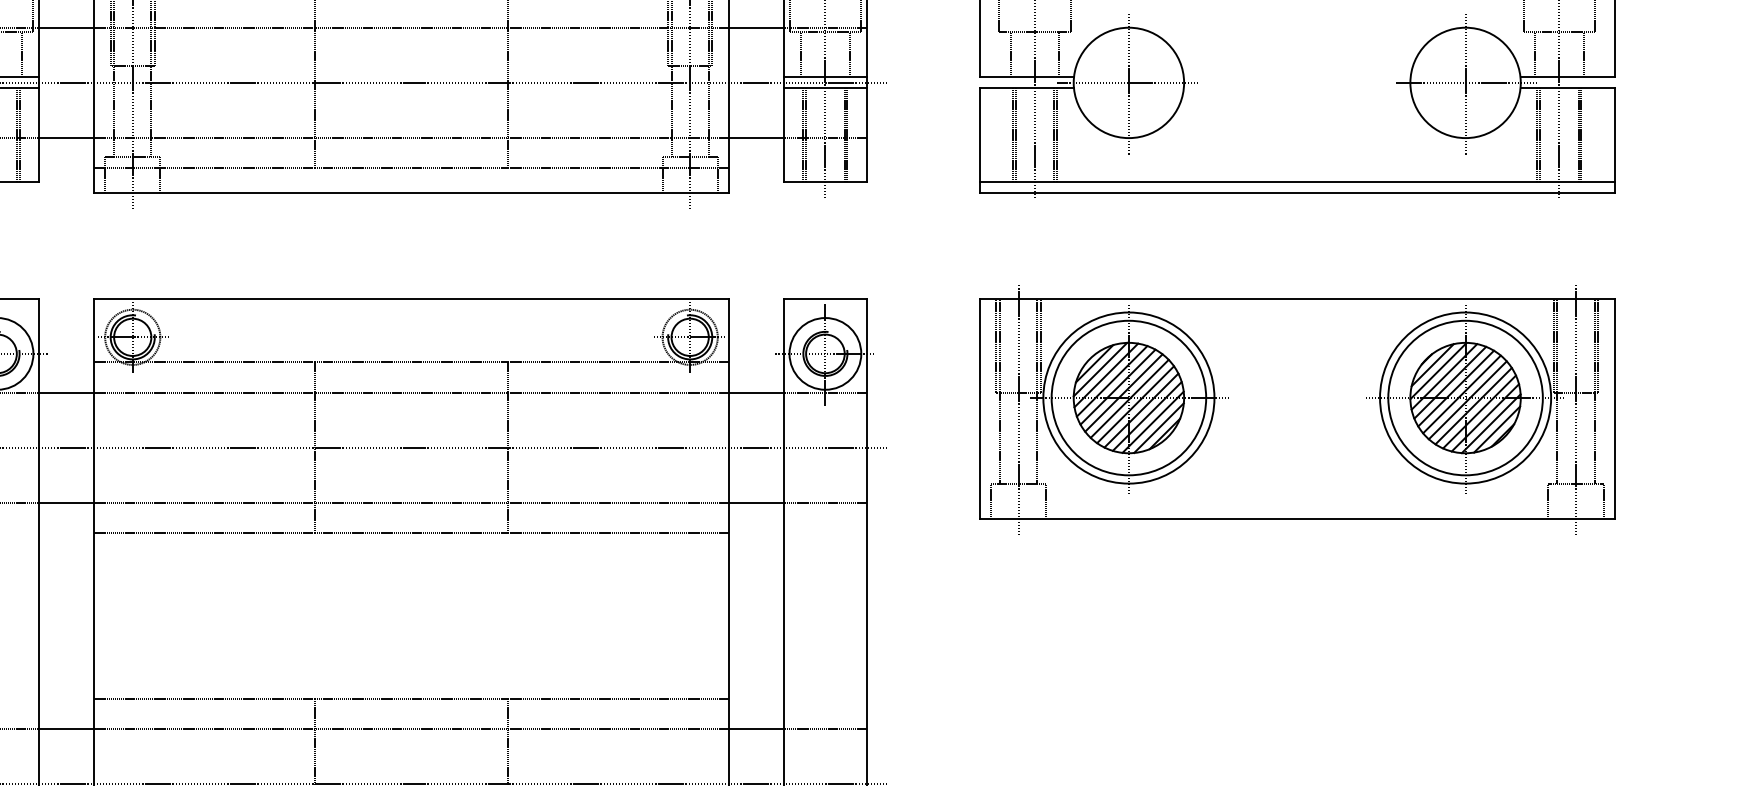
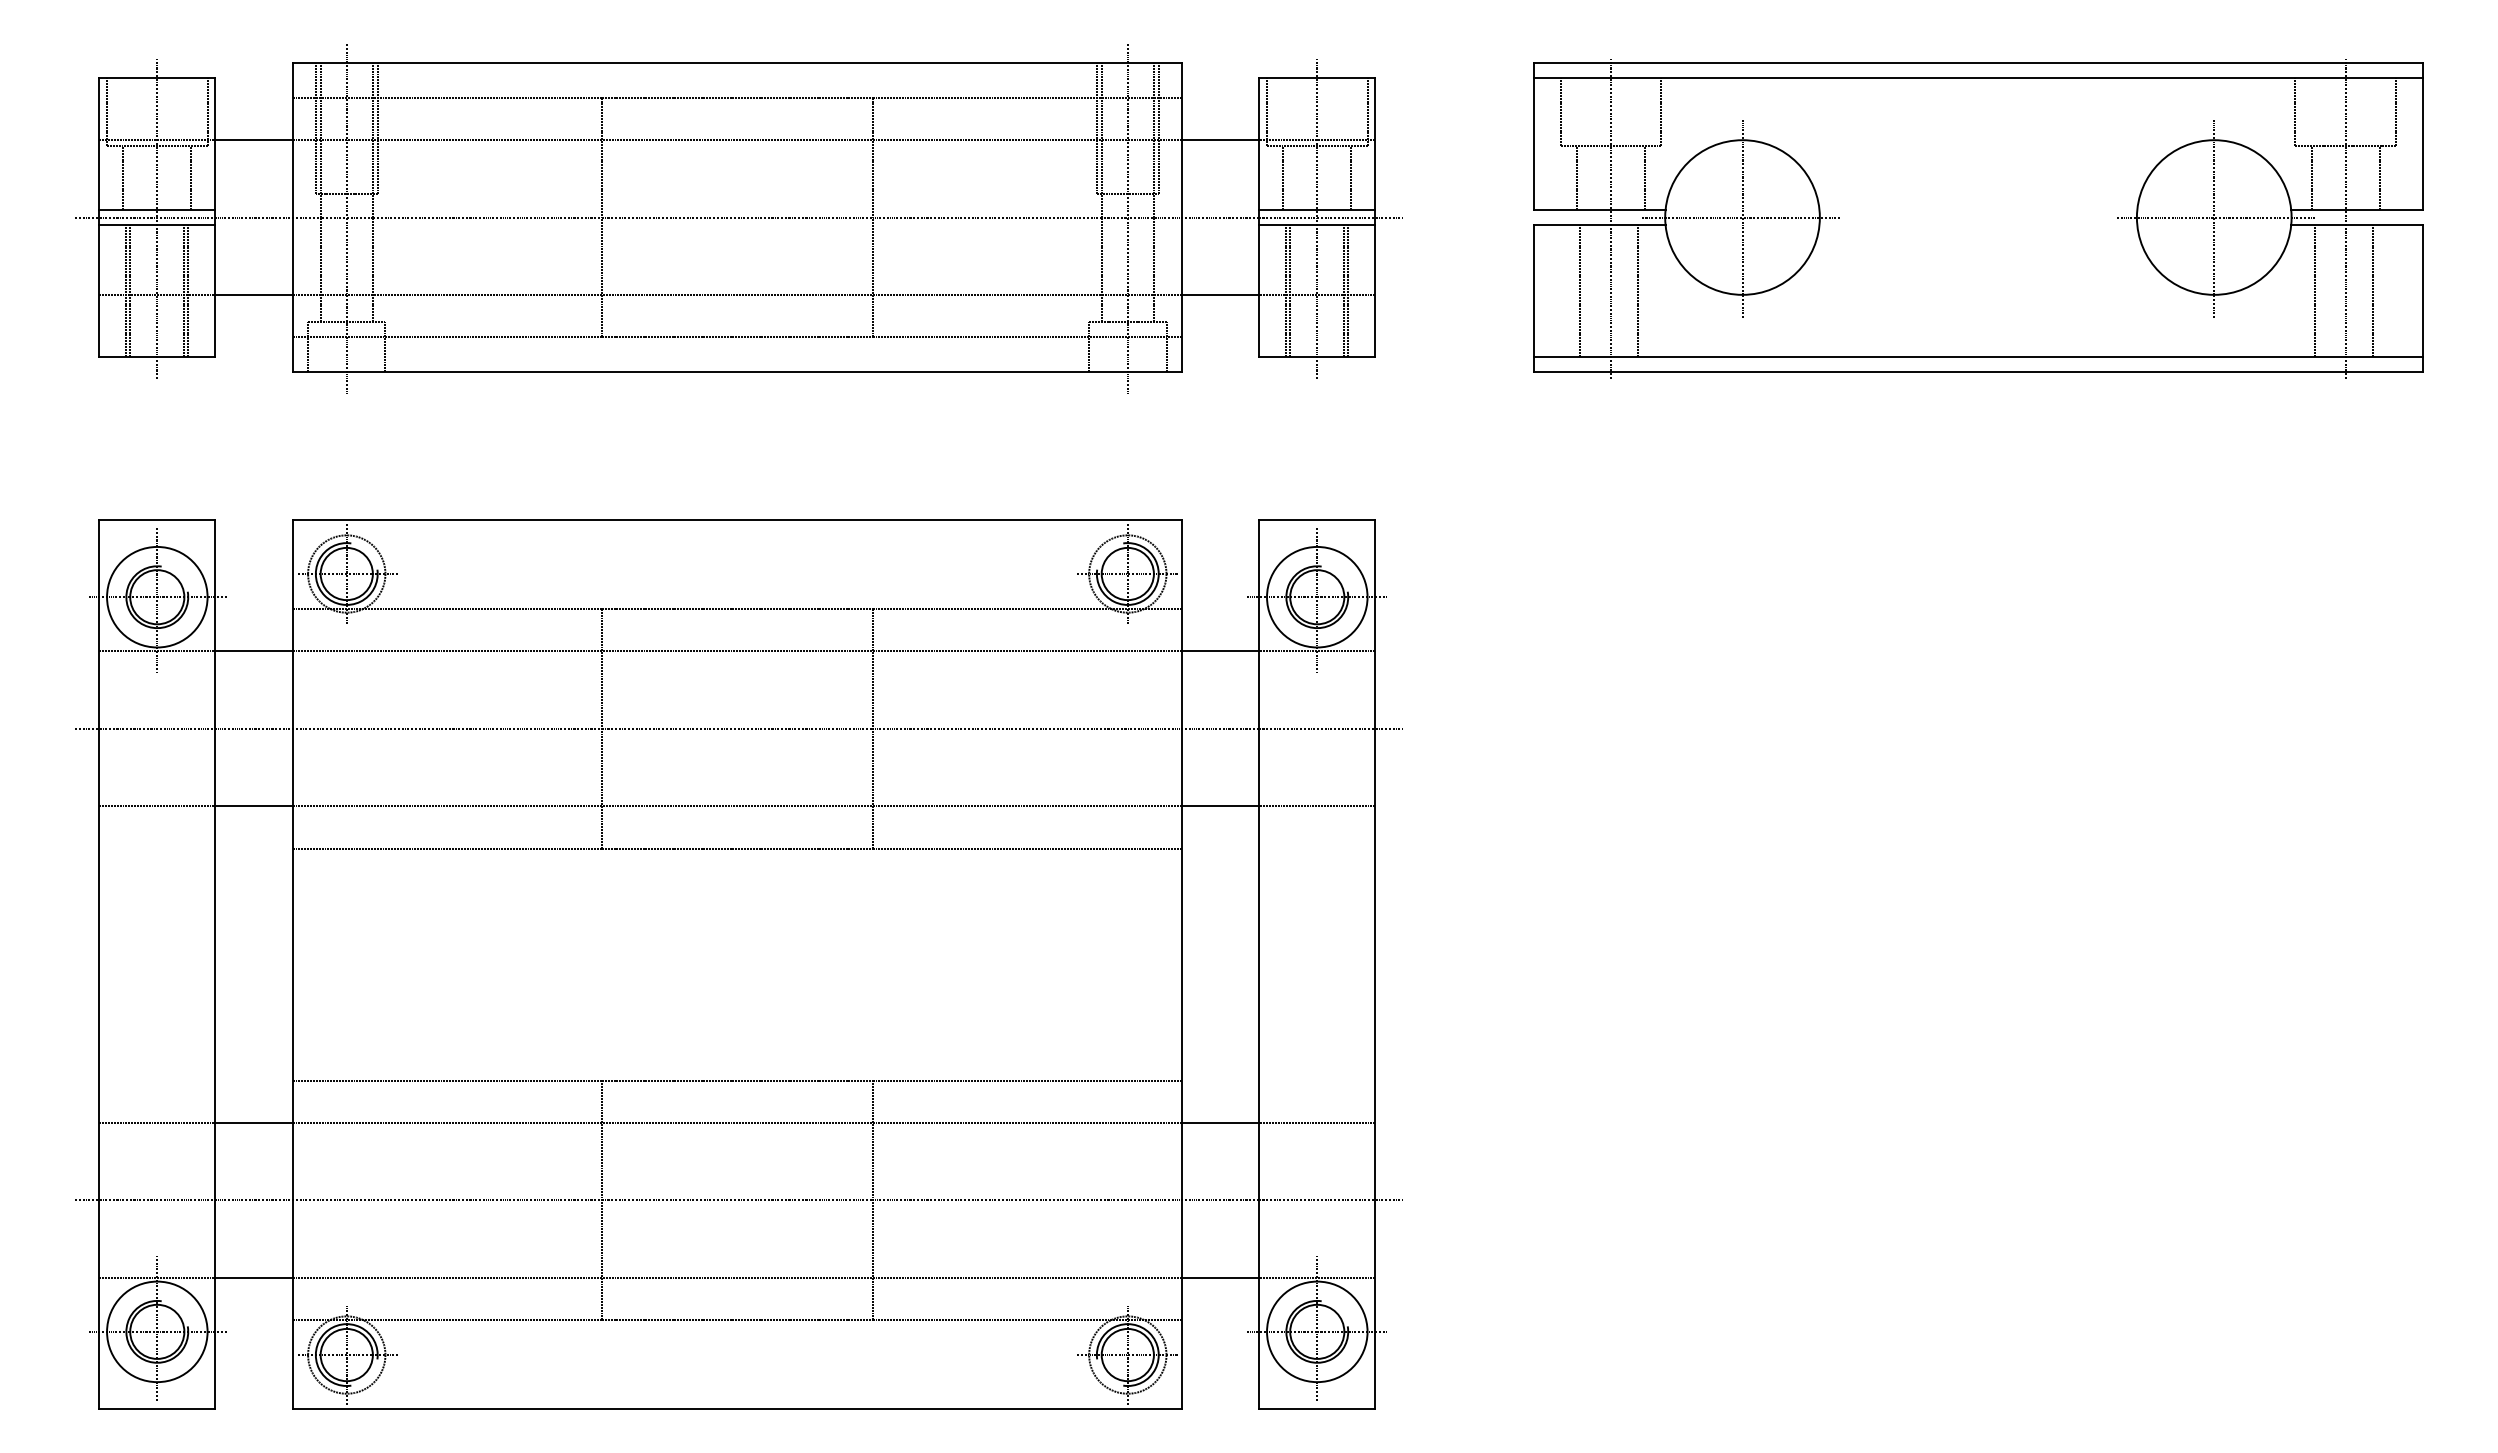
line: (1016, 134) -> (1584, 290), removed
line: (1057, 134) -> (1642, 290), removed
line: (1539, 134) -> (2318, 290), removed
line: (1581, 134) -> (2376, 290), removed
part: (1297, 410) -> (1978, 676), removed

